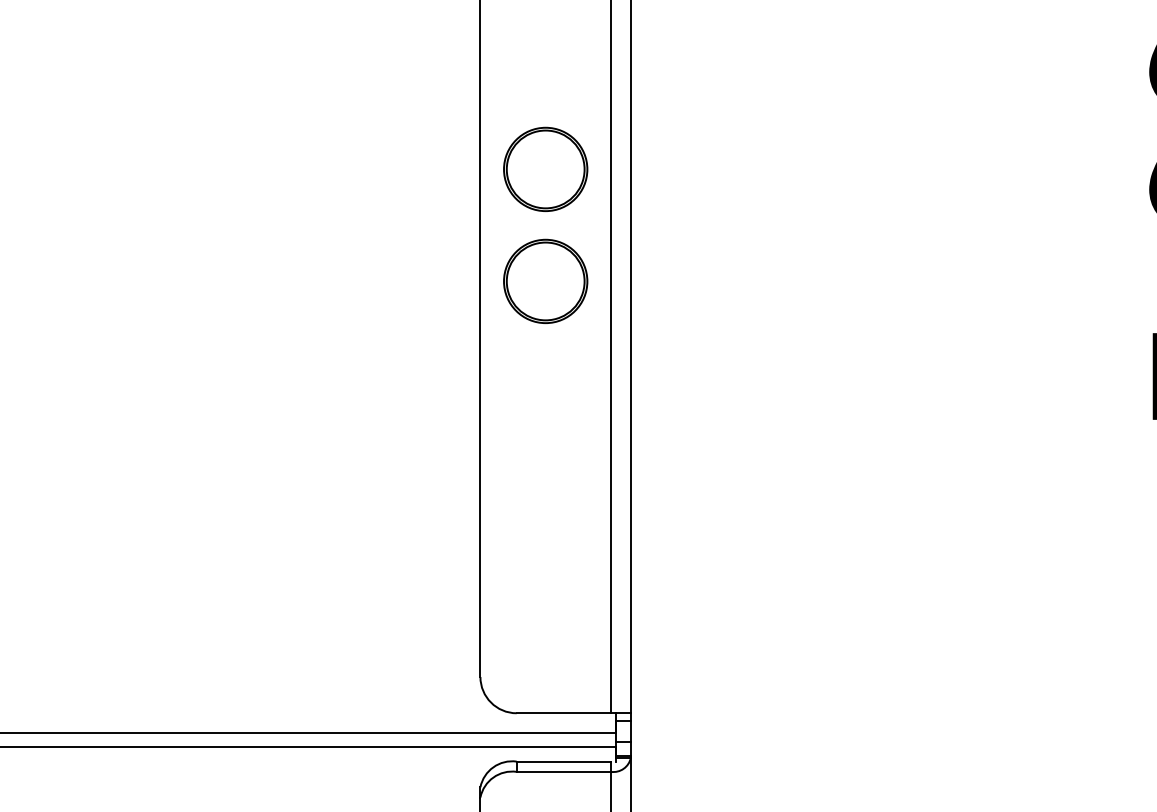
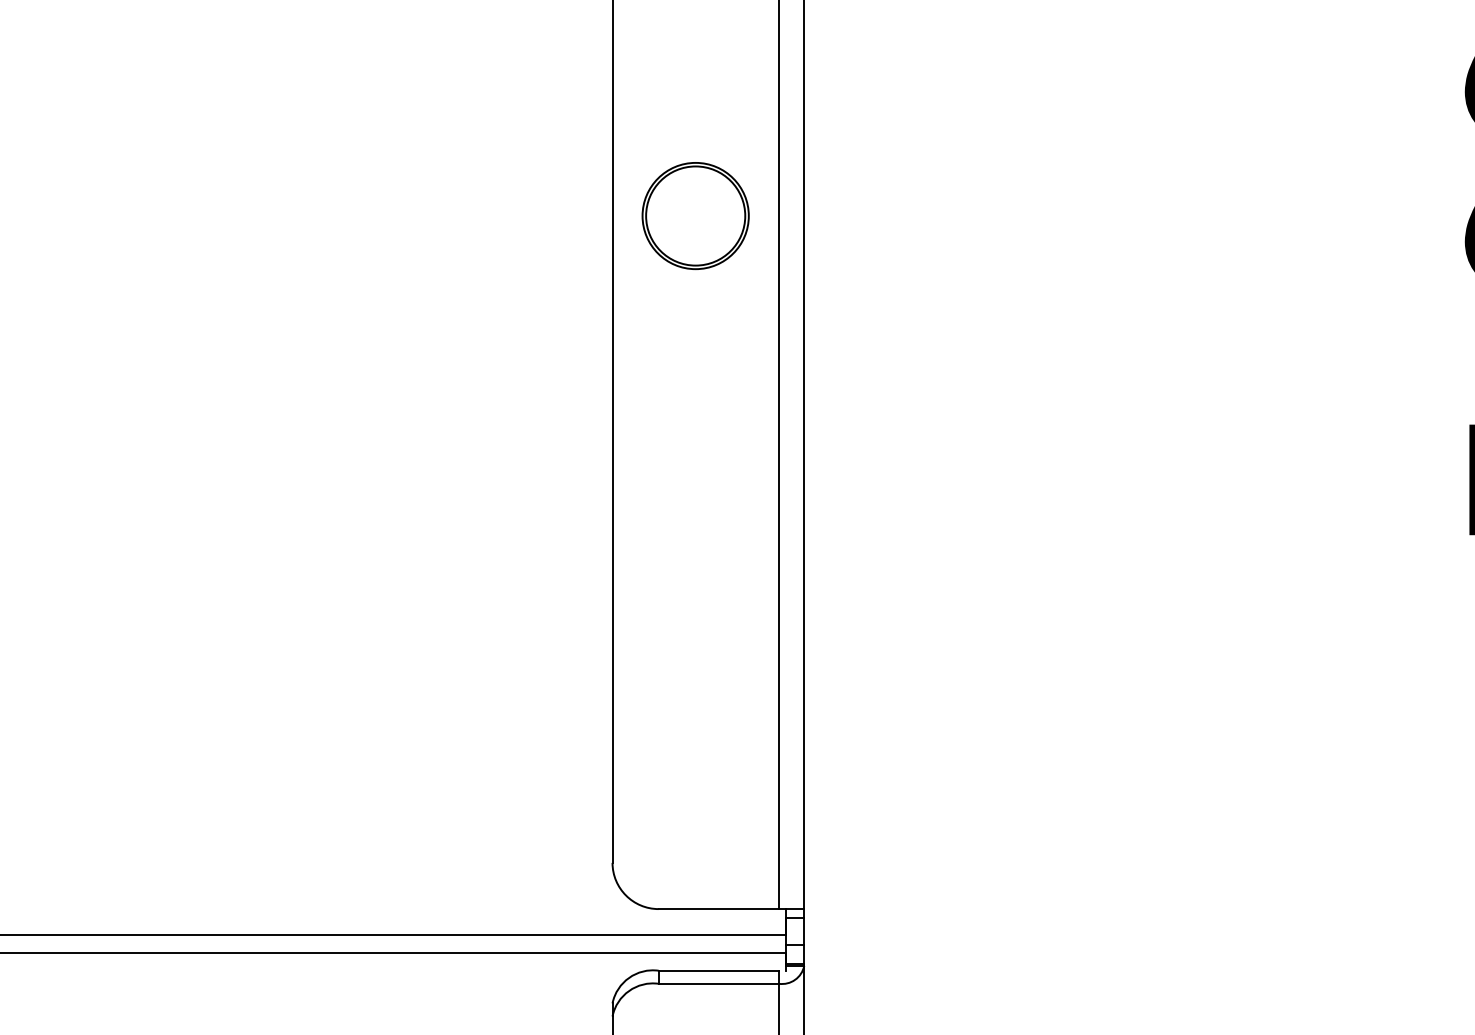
part: (545, 280) -> (695, 357), removed

